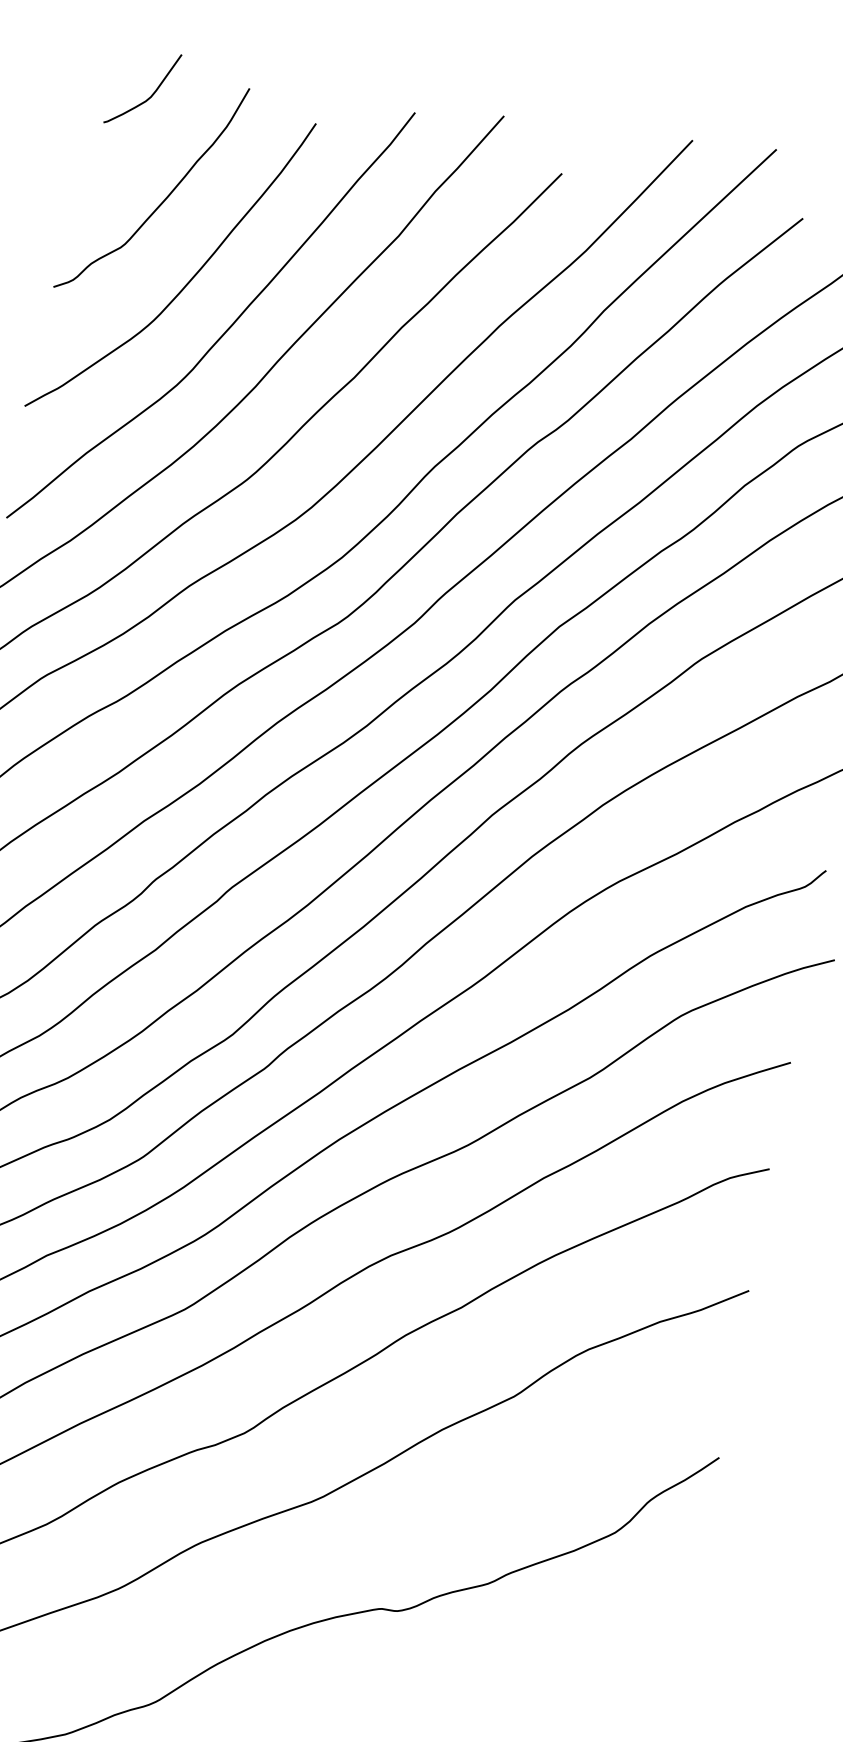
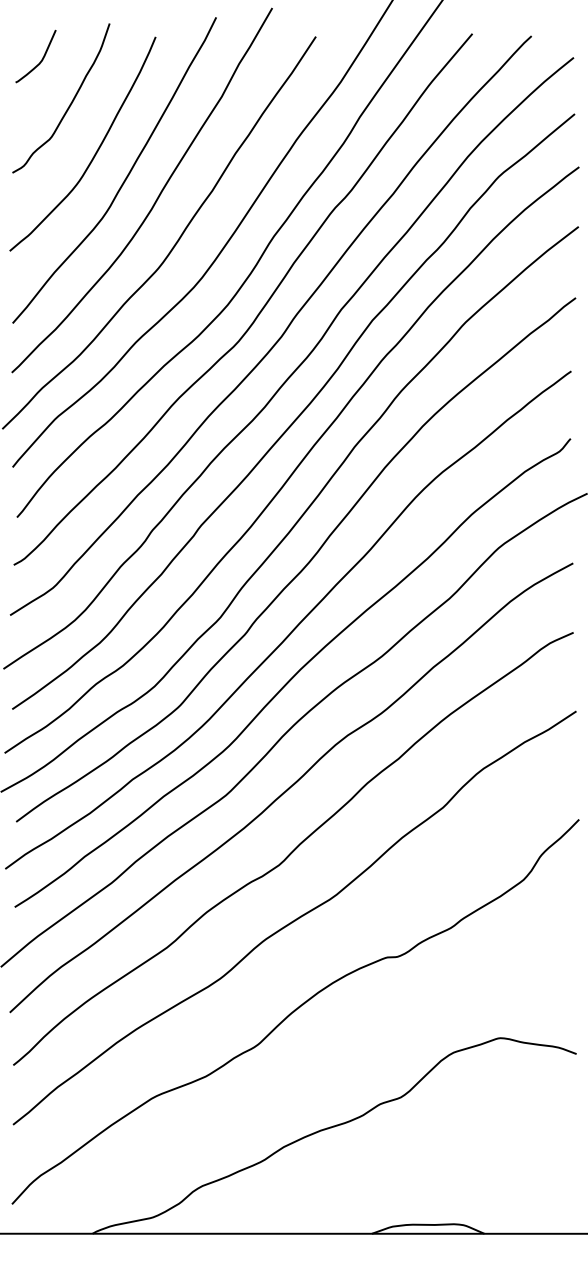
curve: (148, 96) -> (40, 60), moved

